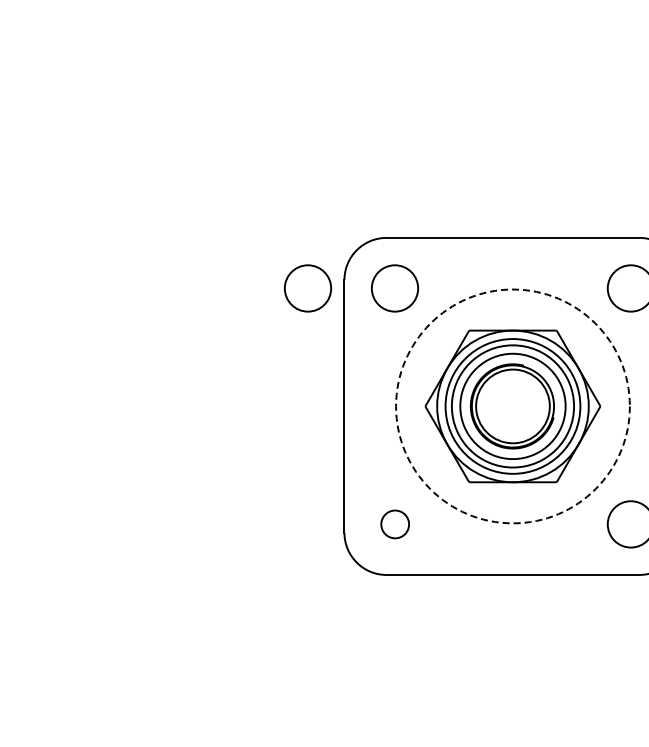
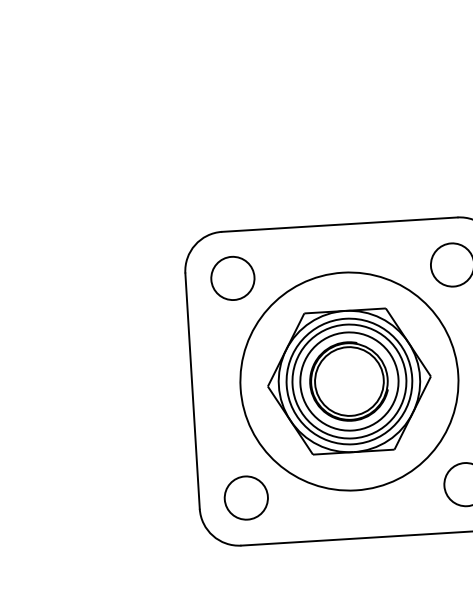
circle: (308, 288) -> (152, 283), removed
circle: (512, 406) -> (349, 381), dashed -> solid
circle: (395, 524) -> (246, 498), size x1.67

